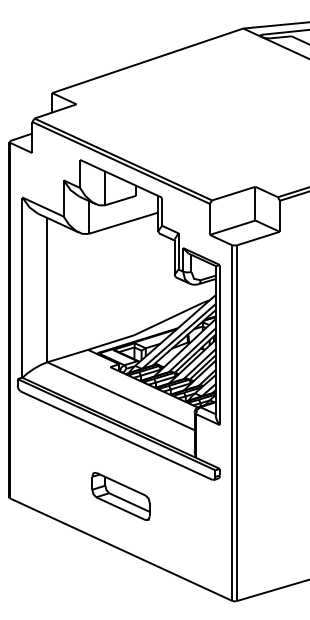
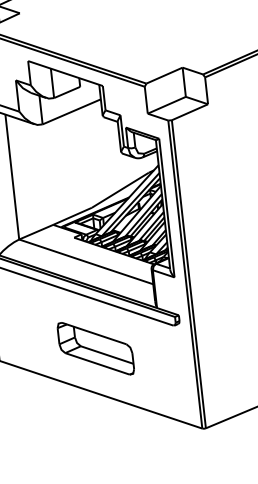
part: (120, 496) -> (95, 348), size x1.43

